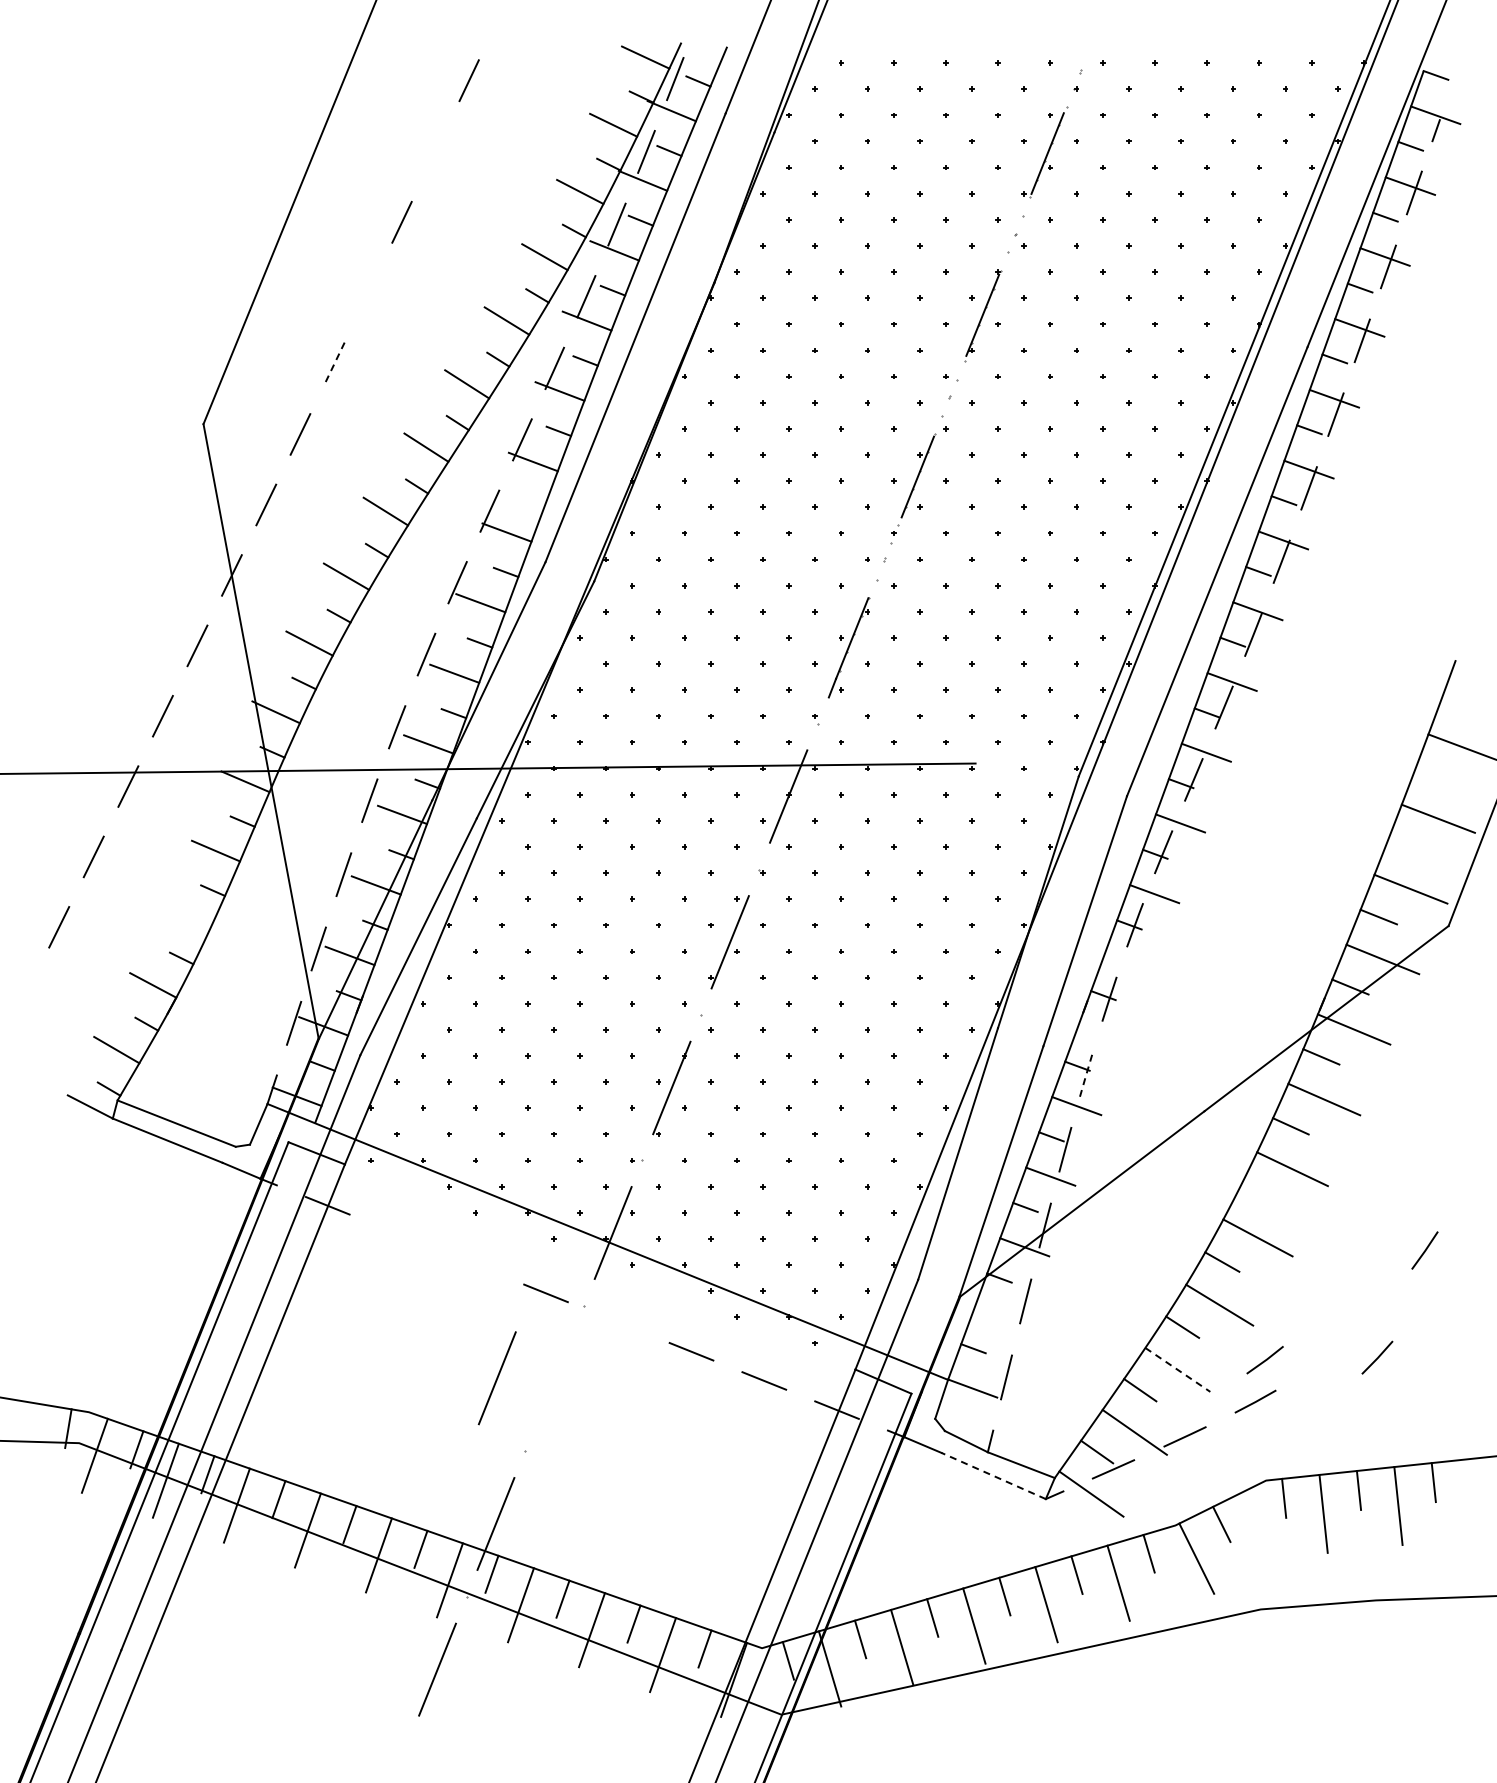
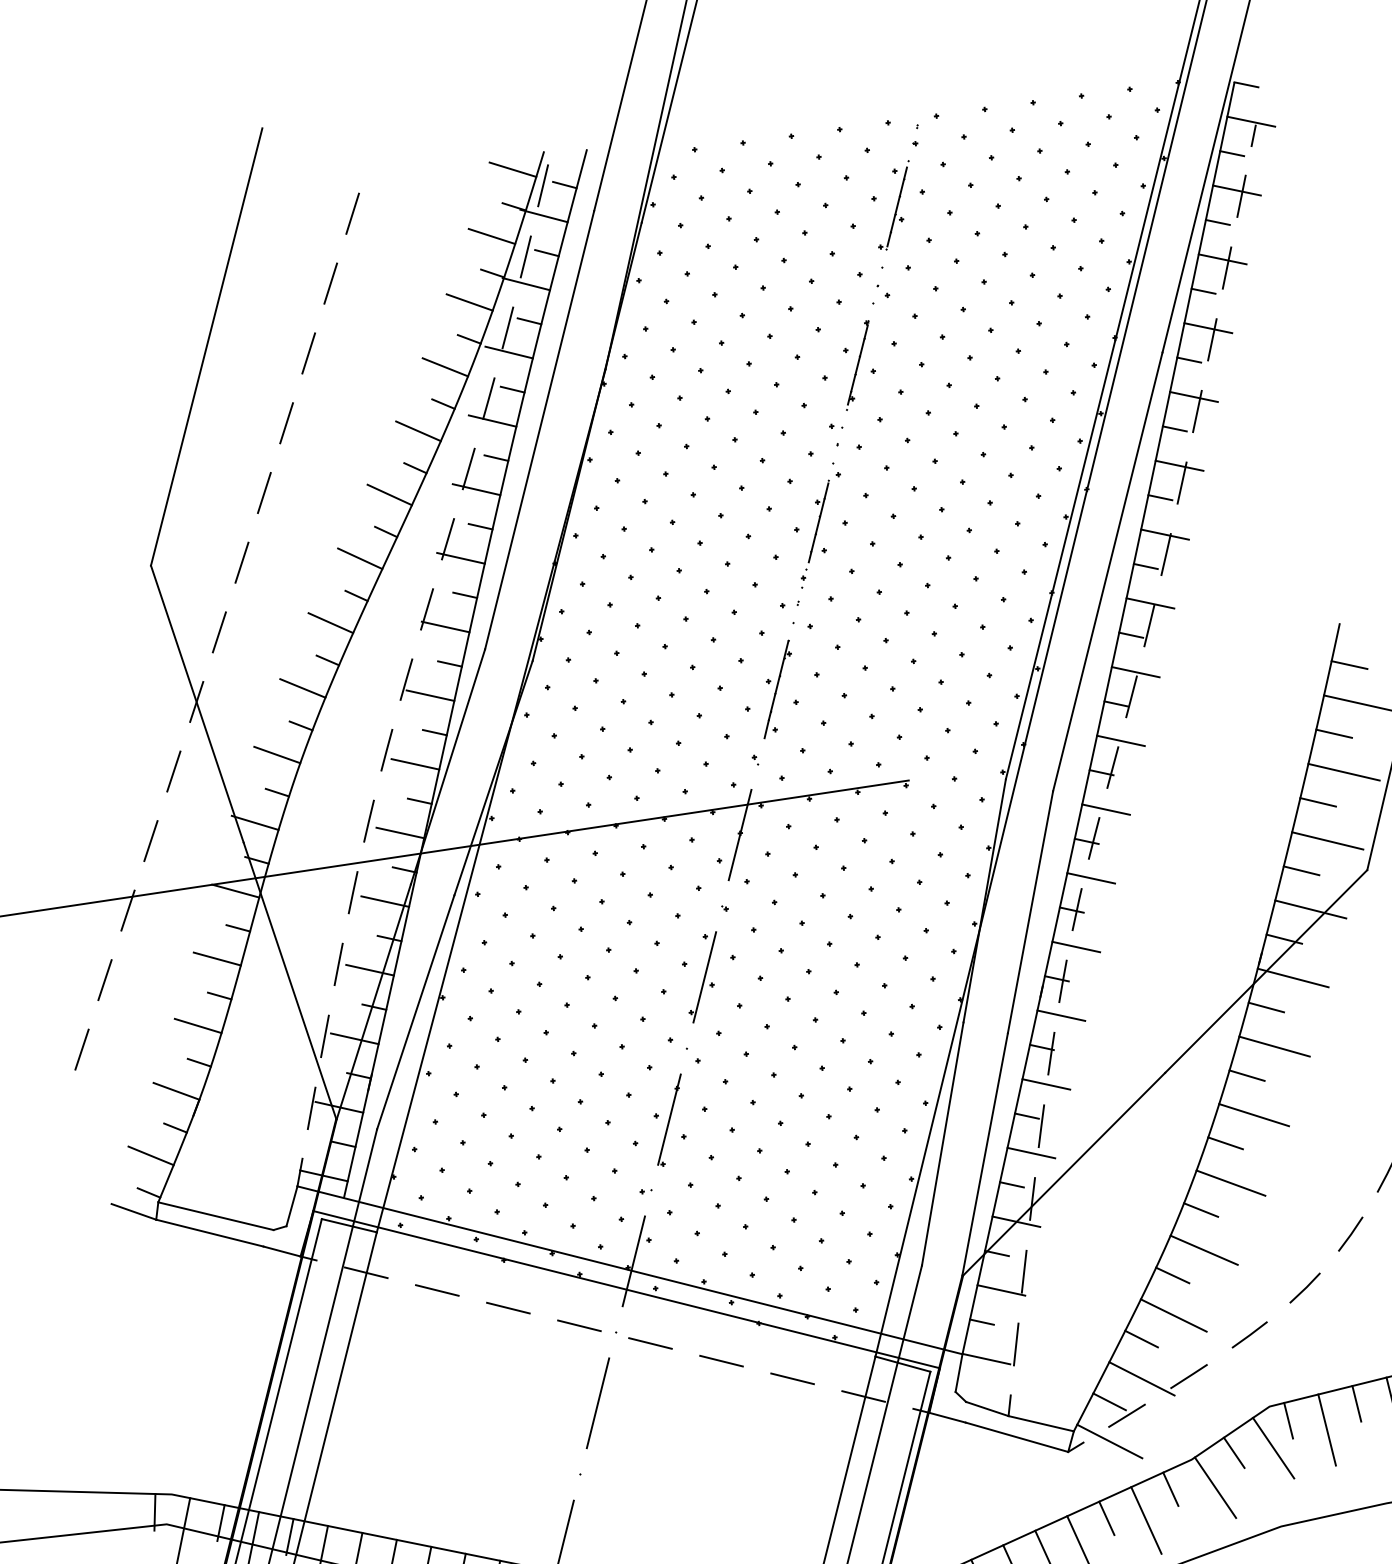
line: (435, 151) -> (330, 283), added
line: (368, 292) -> (286, 422), added
line: (334, 363) -> (264, 492), dashed -> solid
line: (532, 501) -> (465, 594), added
line: (1459, 705) -> (1349, 664), added
line: (1433, 776) -> (1334, 733), added
line: (1406, 846) -> (1318, 801), added
line: (185, 919) -> (197, 1026), added
line: (1128, 964) -> (1076, 946), added
line: (1102, 1035) -> (1061, 1015), added
line: (1086, 1074) -> (1051, 1053), dashed -> solid
line: (1257, 1194) -> (1224, 1143), added
line: (400, 1234) -> (437, 1290), added
line: (601, 1261) -> (626, 1289), added
line: (473, 1263) -> (508, 1307), added
line: (998, 1317) -> (1001, 1290), added
line: (618, 1322) -> (650, 1343), added
line: (1377, 1357) -> (1350, 1234), moved
line: (1264, 1360) -> (1304, 1288), moved
line: (1178, 1370) -> (1174, 1315), dashed -> solid
line: (496, 1378) -> (597, 1403), moved
line: (993, 1475) -> (1016, 1436), dashed -> solid
line: (1263, 1525) -> (1272, 1448), added

